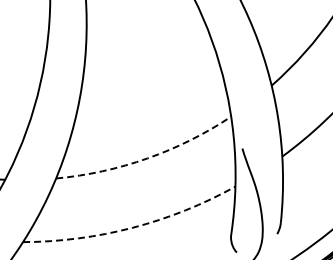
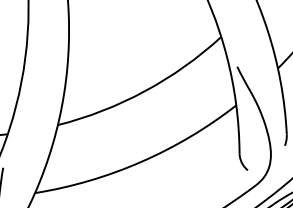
arc: (147, 158) -> (145, 91), dashed -> solid
arc: (132, 227) -> (140, 161), dashed -> solid

